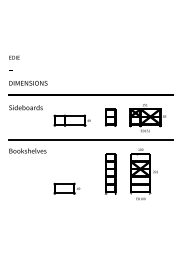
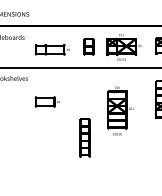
part: (110, 173) -> (84, 137), moved
part: (143, 173) -> (119, 110), moved
part: (66, 188) -> (47, 101), moved

